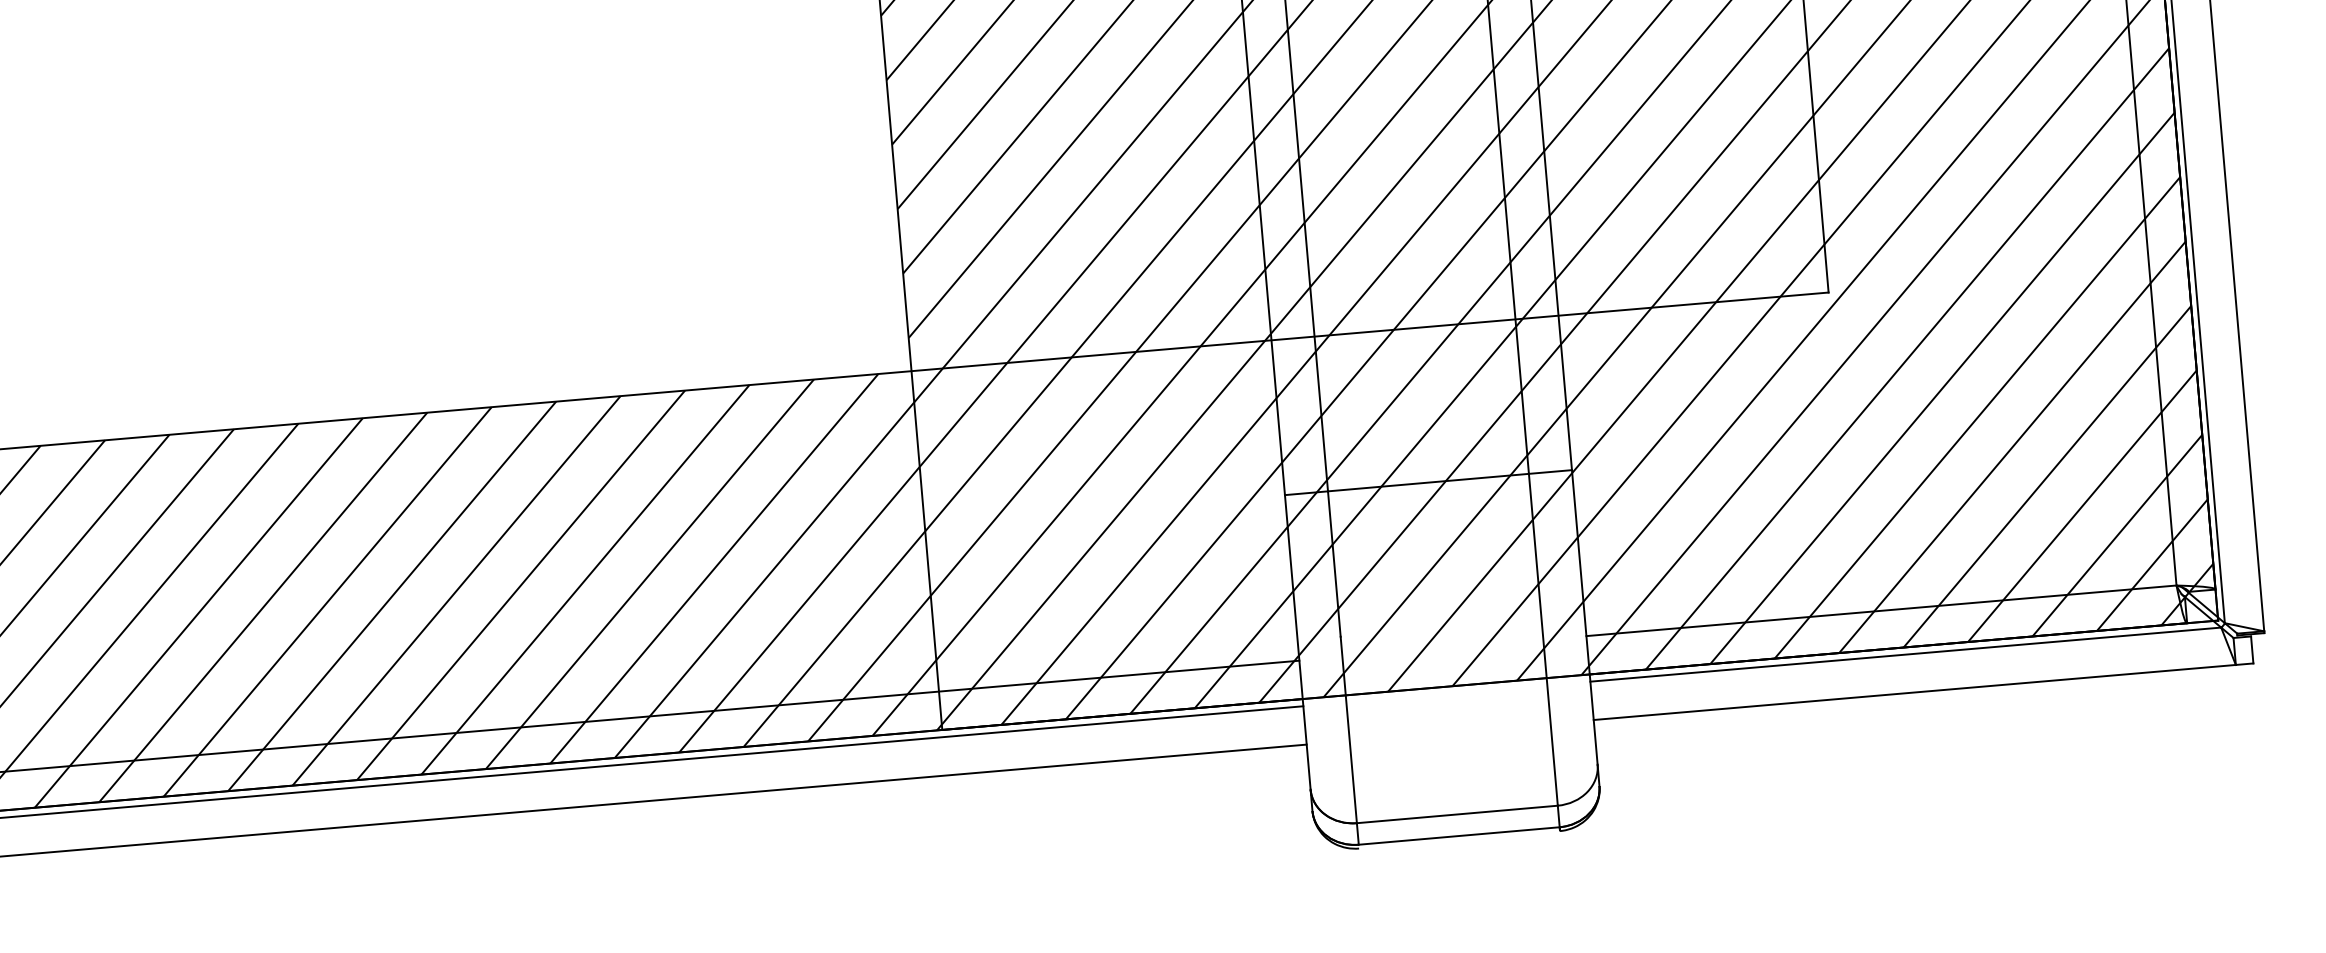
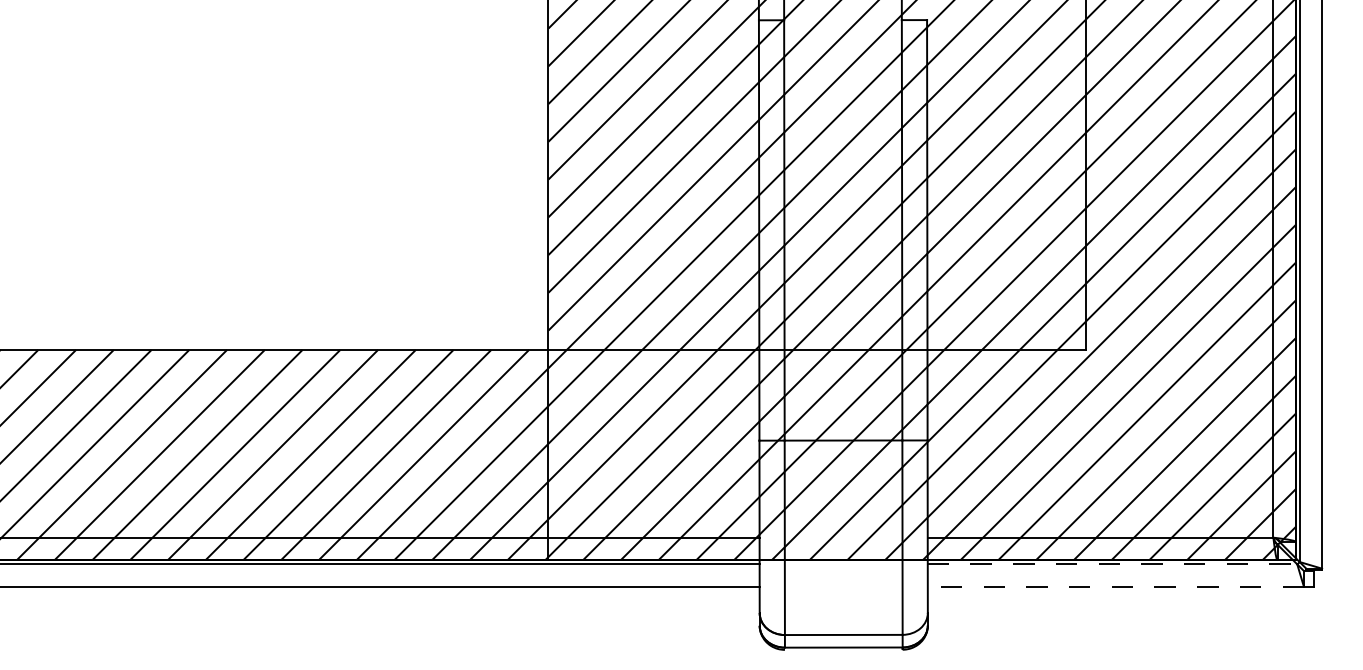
line: (1905, 654) -> (1112, 564), solid -> dashed
line: (1914, 691) -> (1115, 586), solid -> dashed

